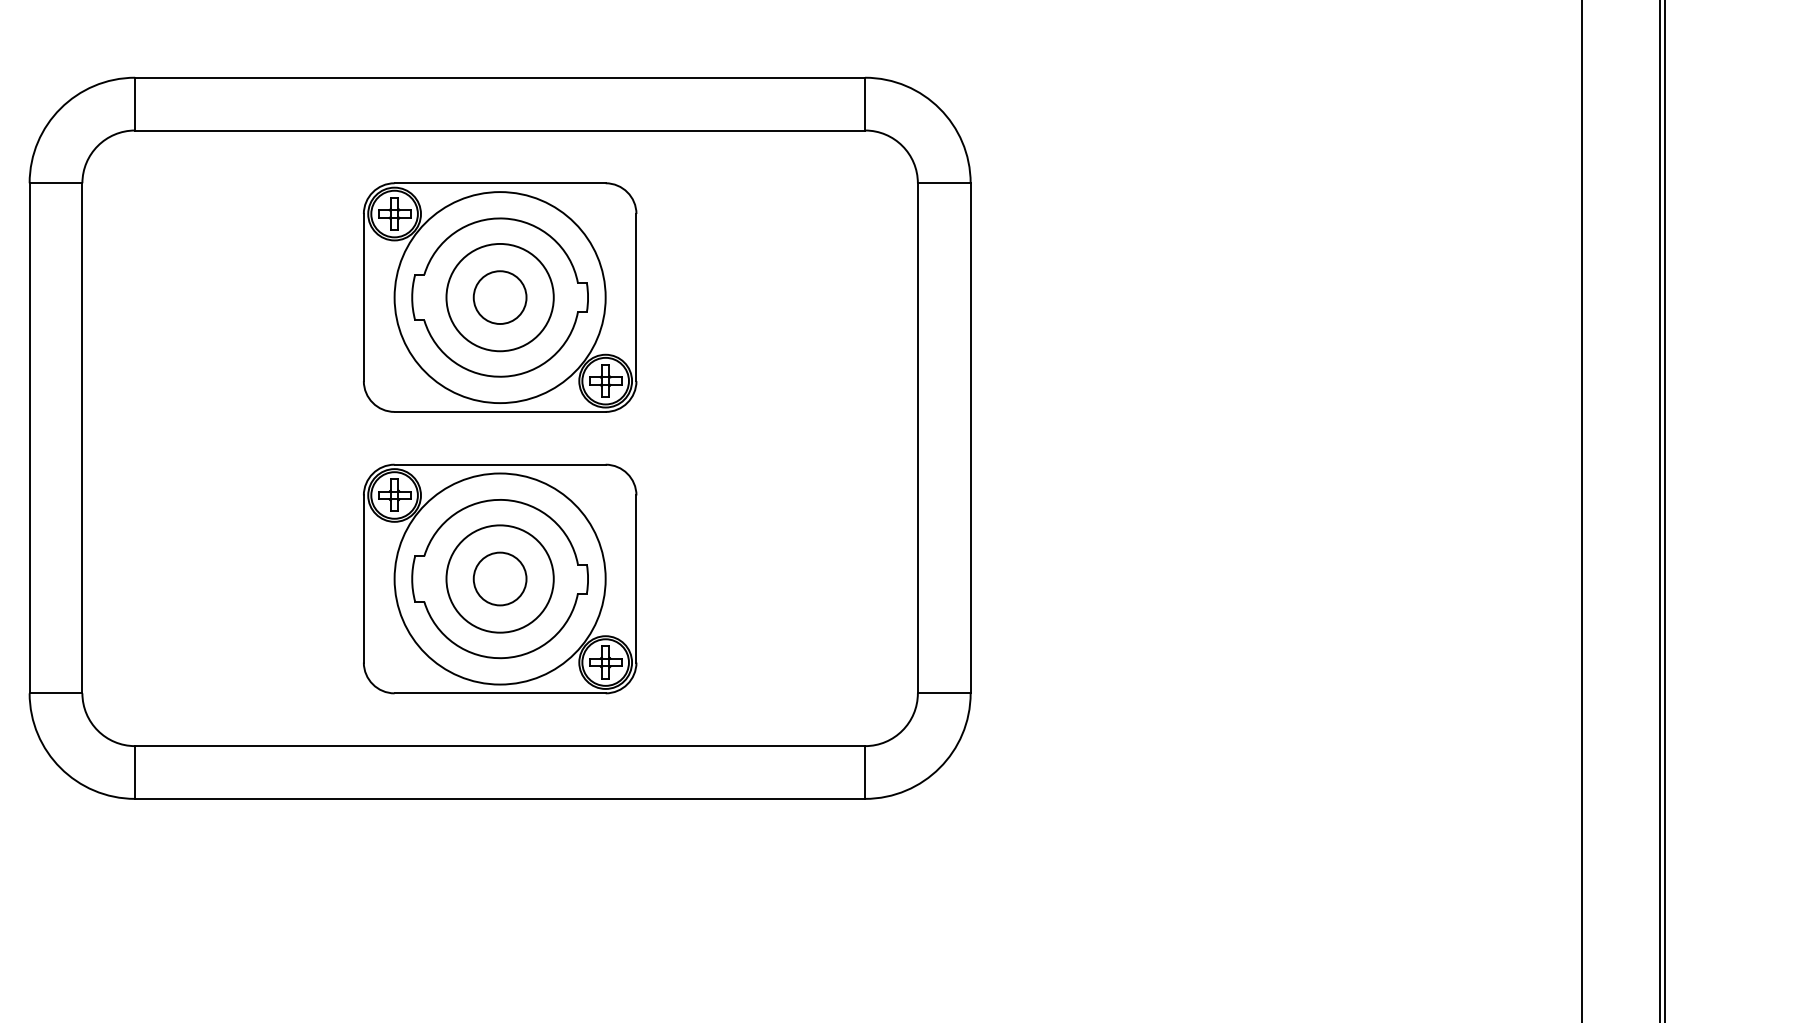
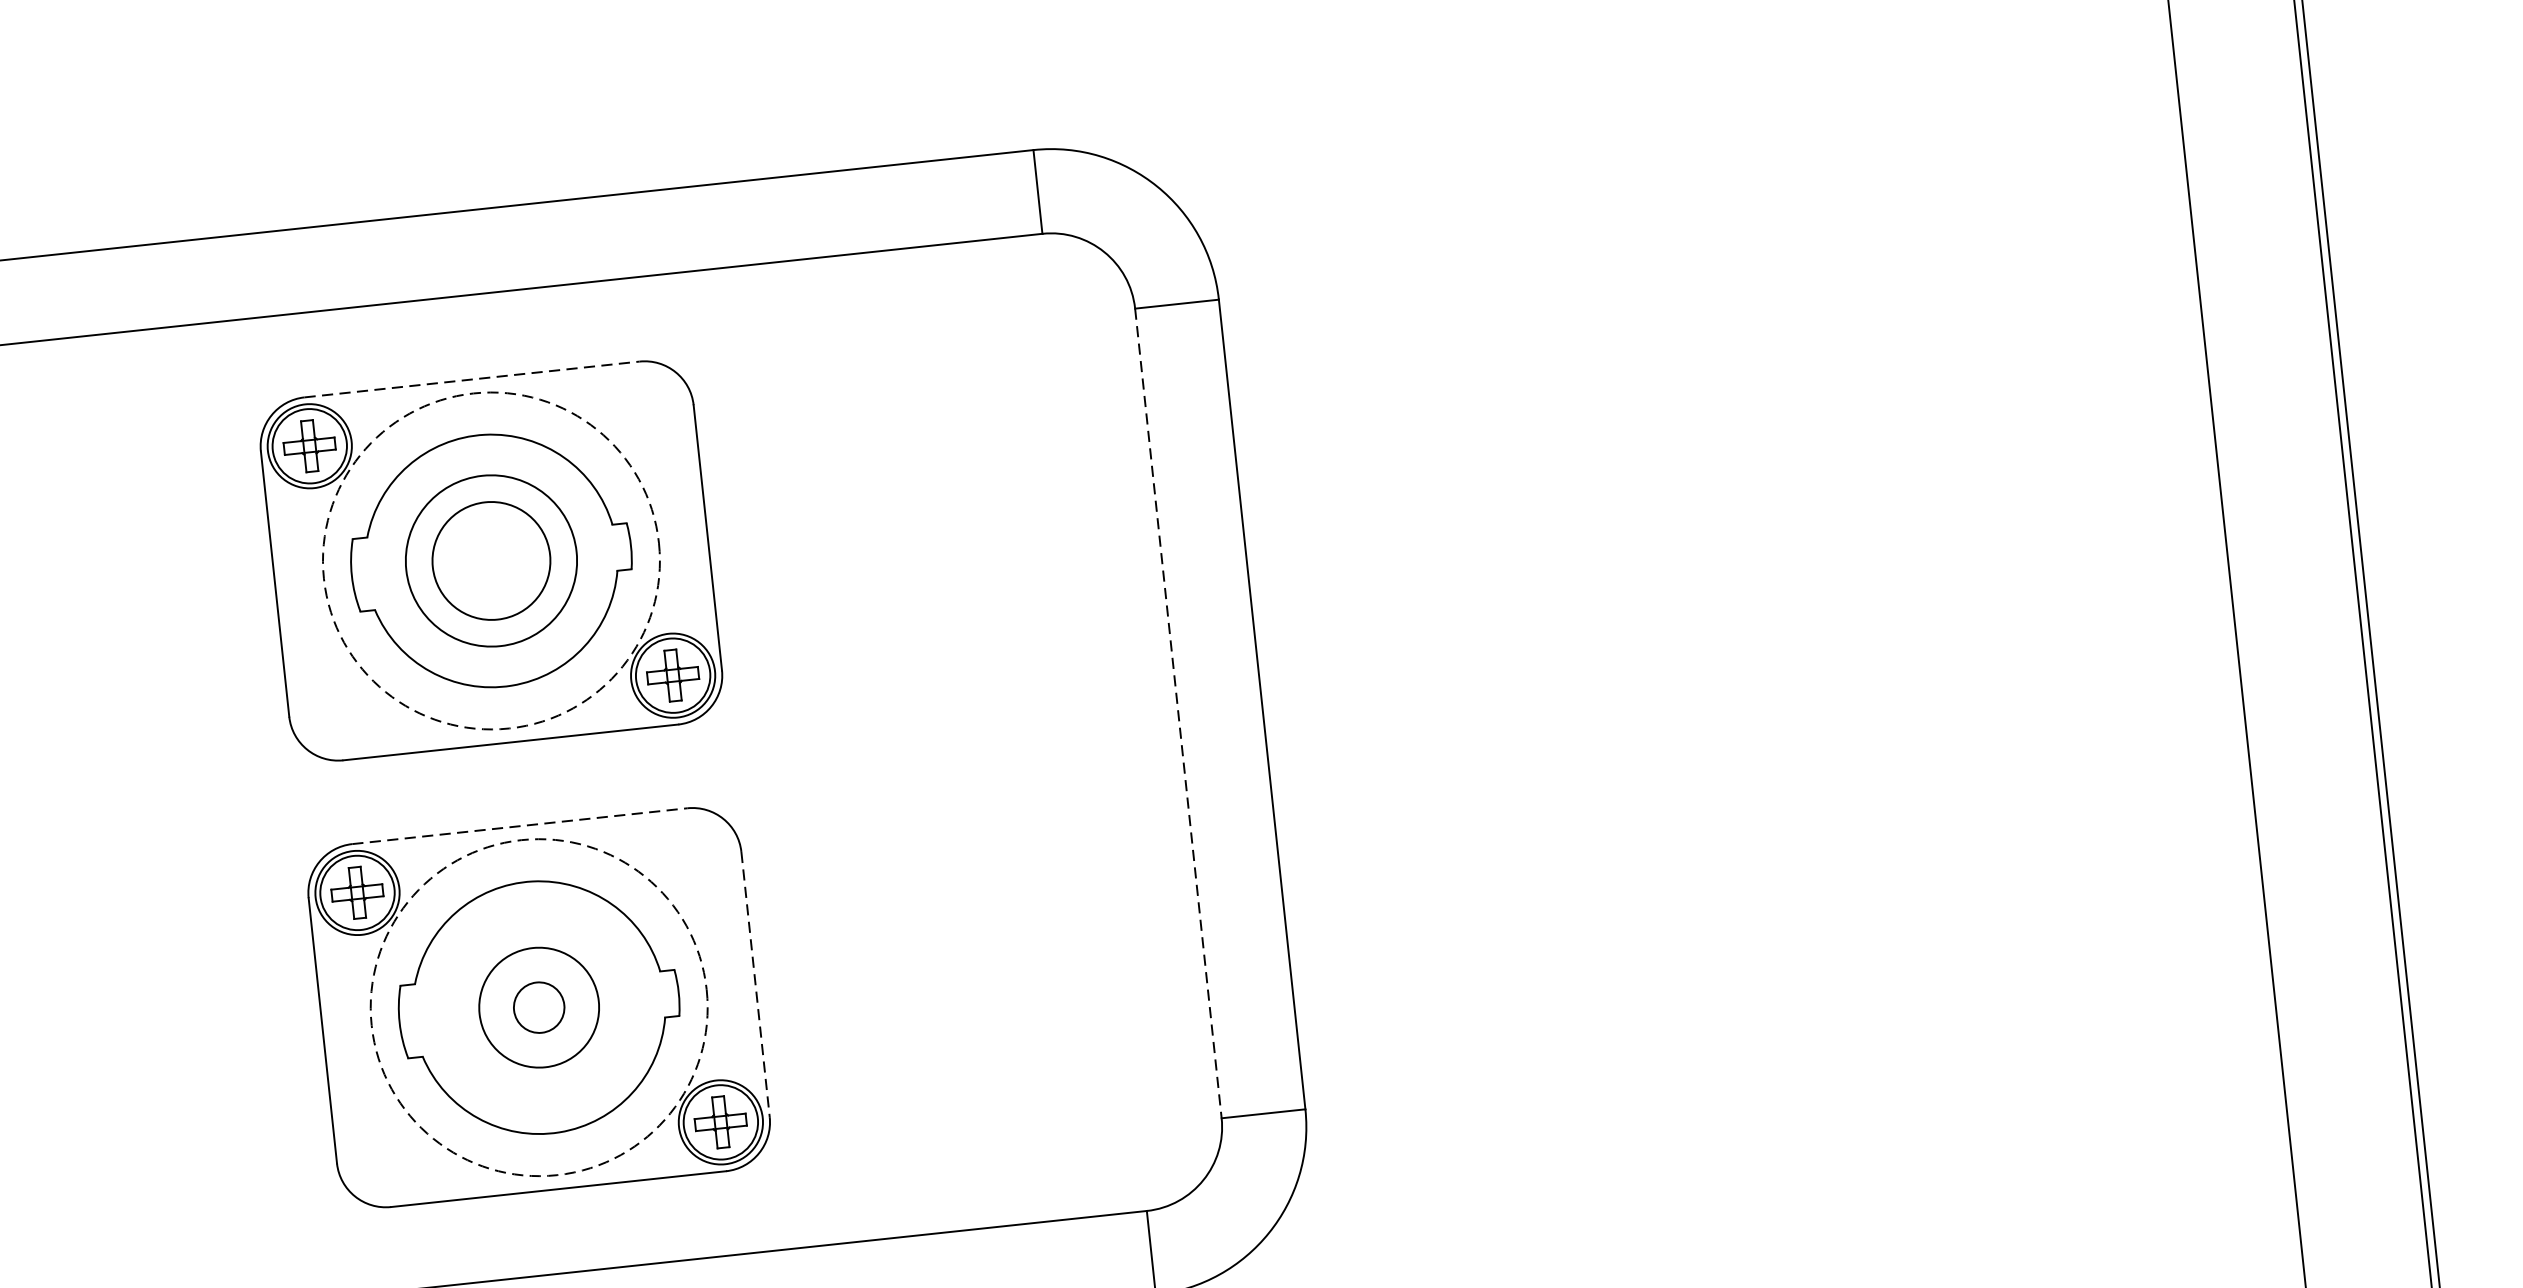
line: (500, 183) -> (472, 379), solid -> dashed
circle: (499, 297) -> (490, 560), size x1.4
circle: (499, 297) -> (490, 560), solid -> dashed
line: (917, 438) -> (1177, 713), solid -> dashed
line: (500, 464) -> (520, 825), solid -> dashed
circle: (499, 578) -> (538, 1006), size x0.6
circle: (499, 578) -> (538, 1006), size x0.7
circle: (499, 578) -> (538, 1006), solid -> dashed
line: (636, 579) -> (755, 985), solid -> dashed

